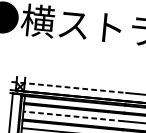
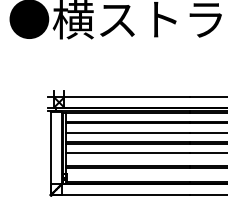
line: (69, 87) -> (119, 97), dashed -> solid
line: (72, 116) -> (127, 132), dashed -> solid

